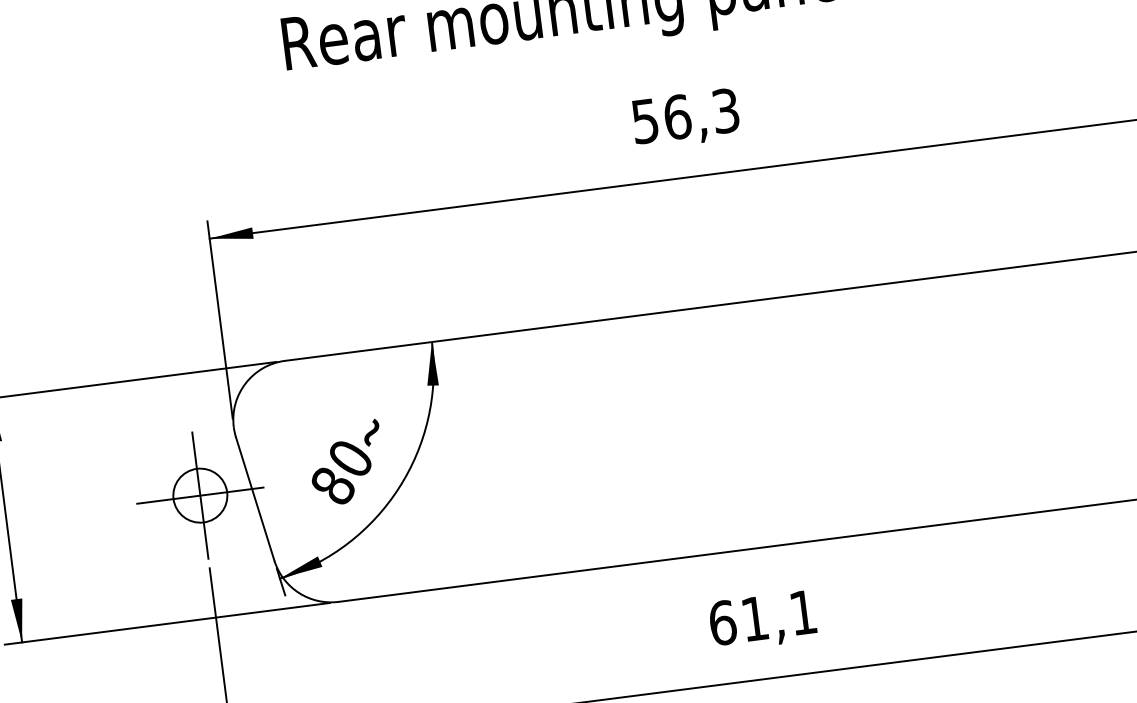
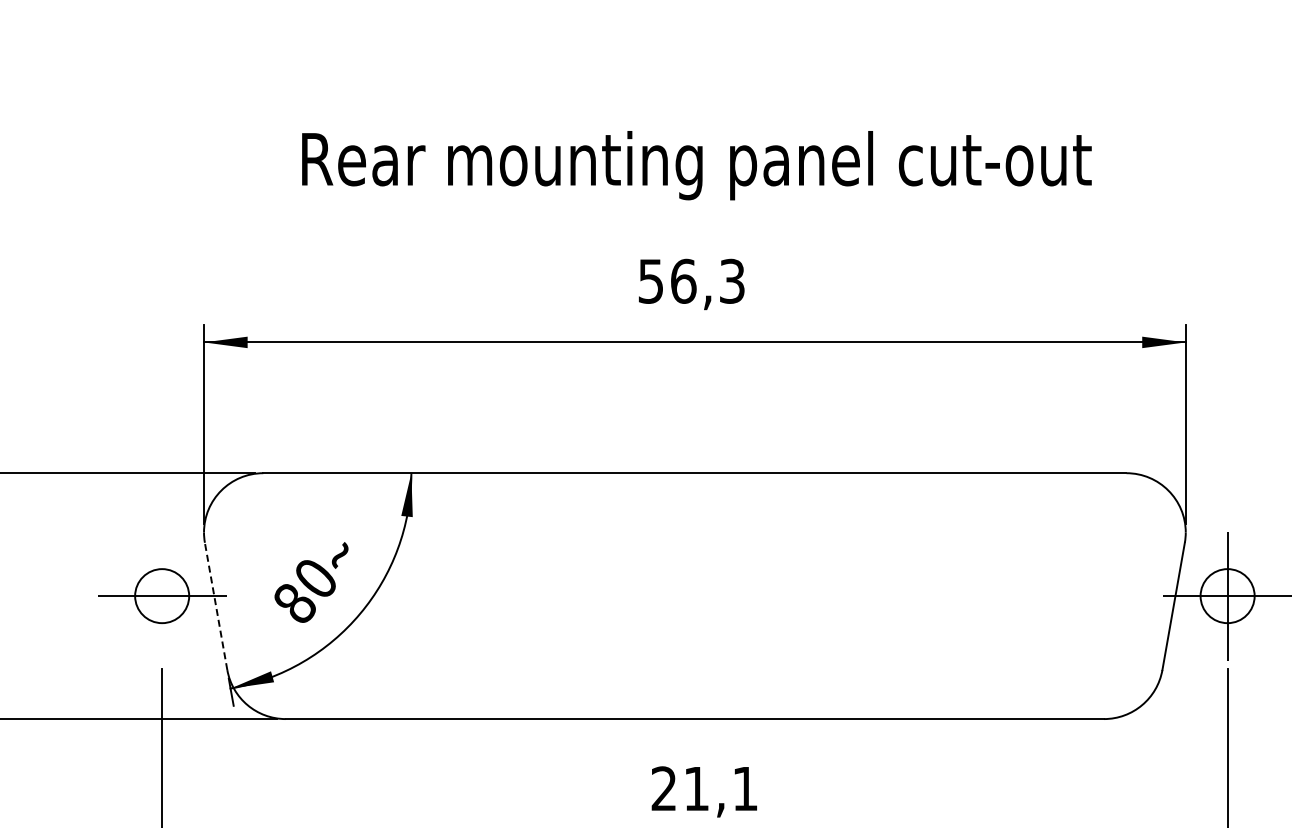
line: (200, 494) -> (162, 595), removed
line: (255, 499) -> (216, 606), solid -> dashed
text: (723, 622) -> (664, 788), 61,1 -> 21,1

